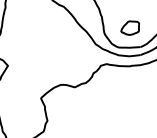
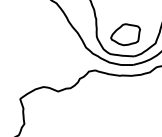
part: (129, 27) -> (124, 33), size x1.43

